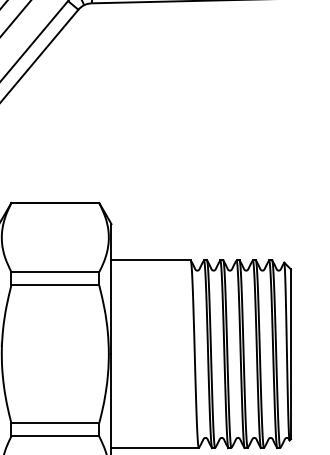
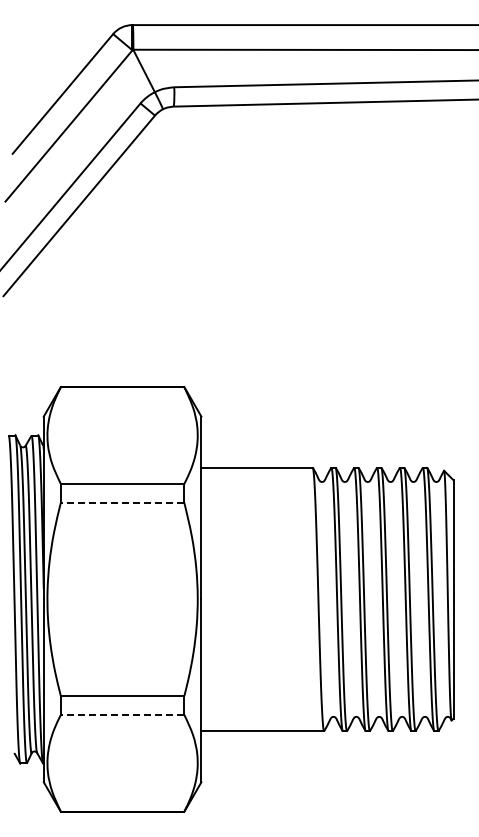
line: (55, 285) -> (122, 502), solid -> dashed
line: (55, 436) -> (122, 714), solid -> dashed

